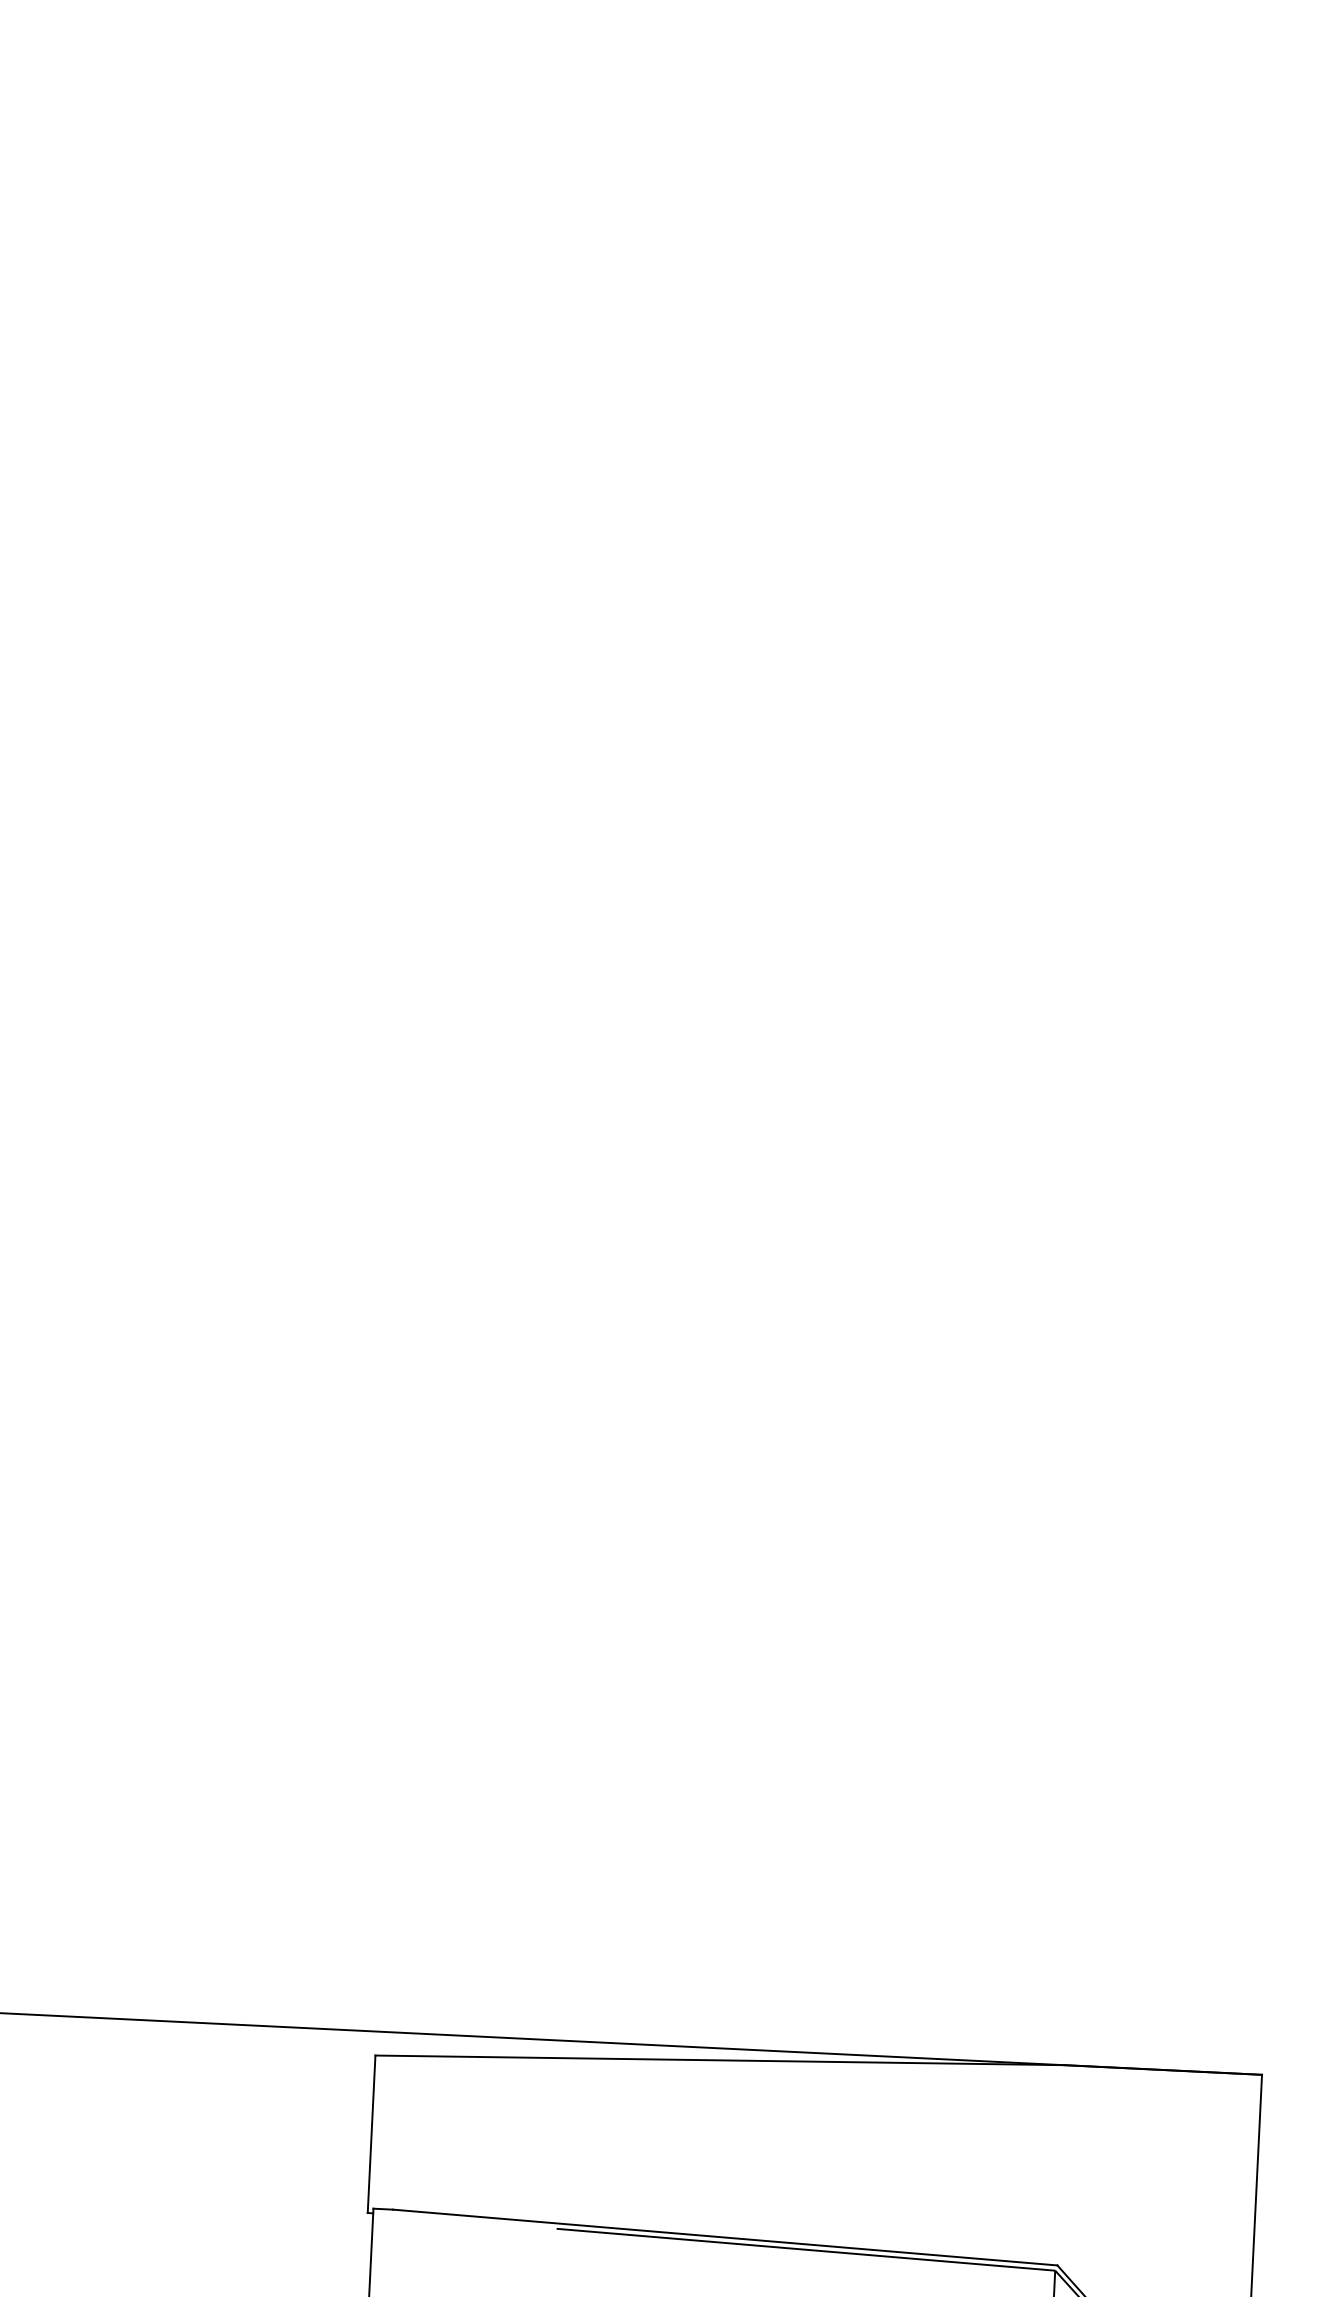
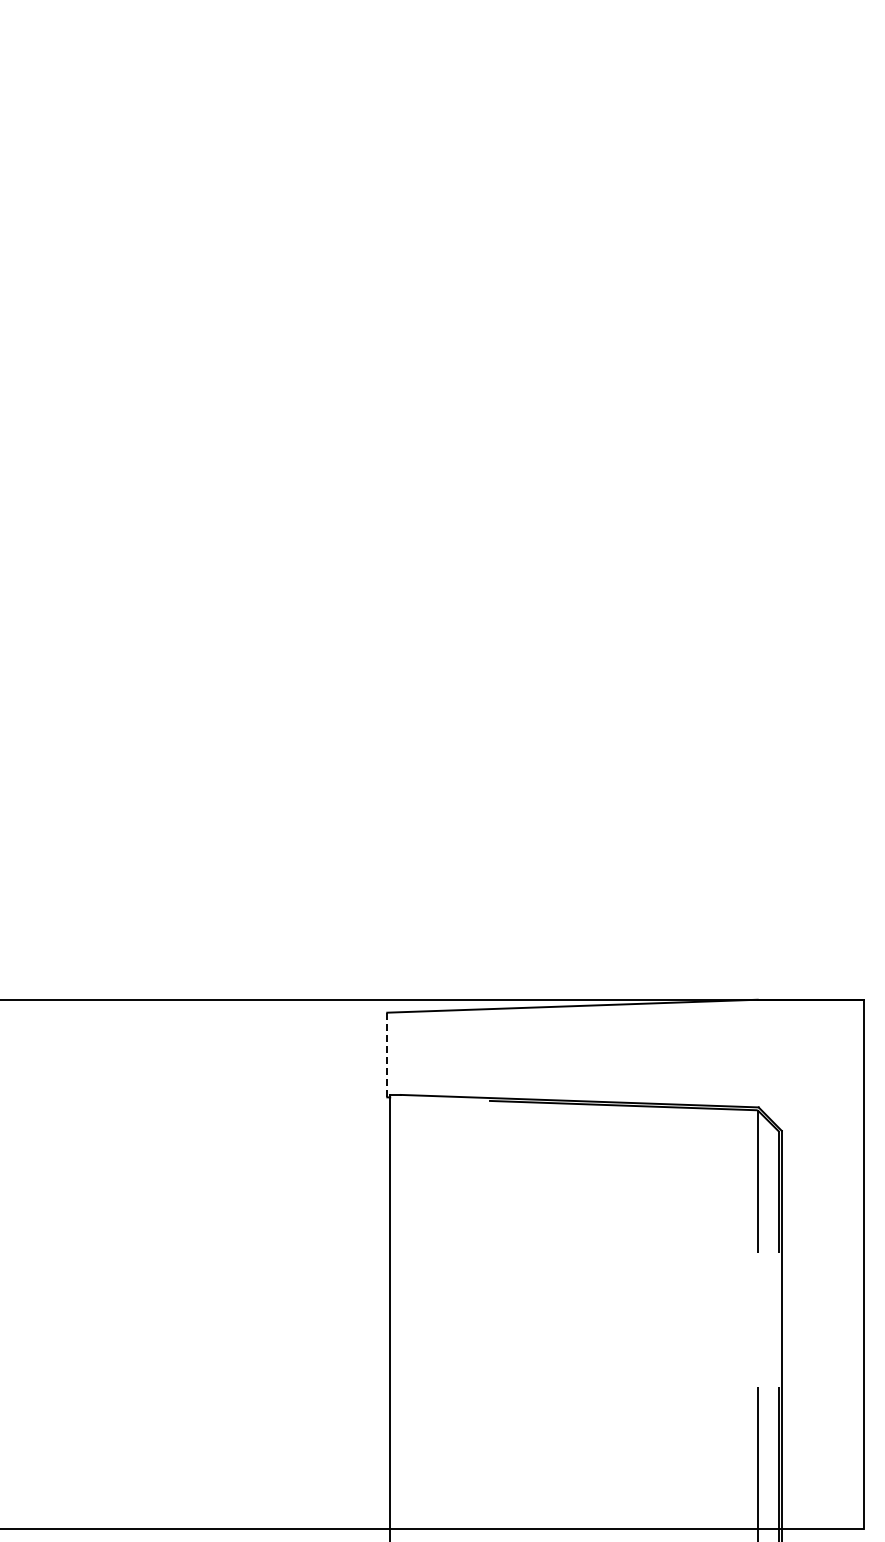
line: (372, 2133) -> (387, 1054), solid -> dashed

